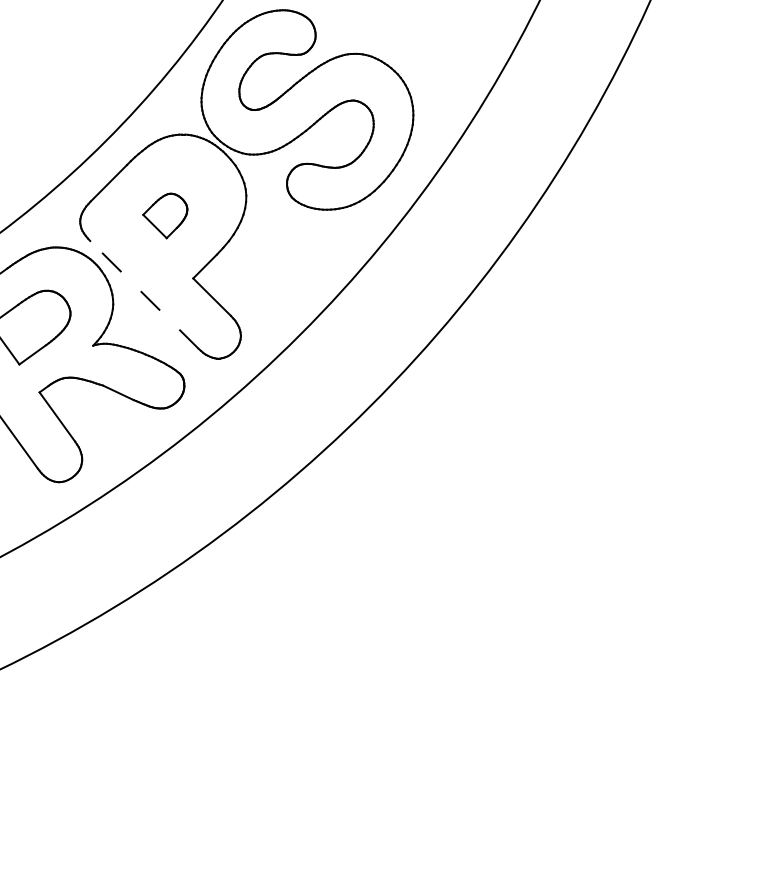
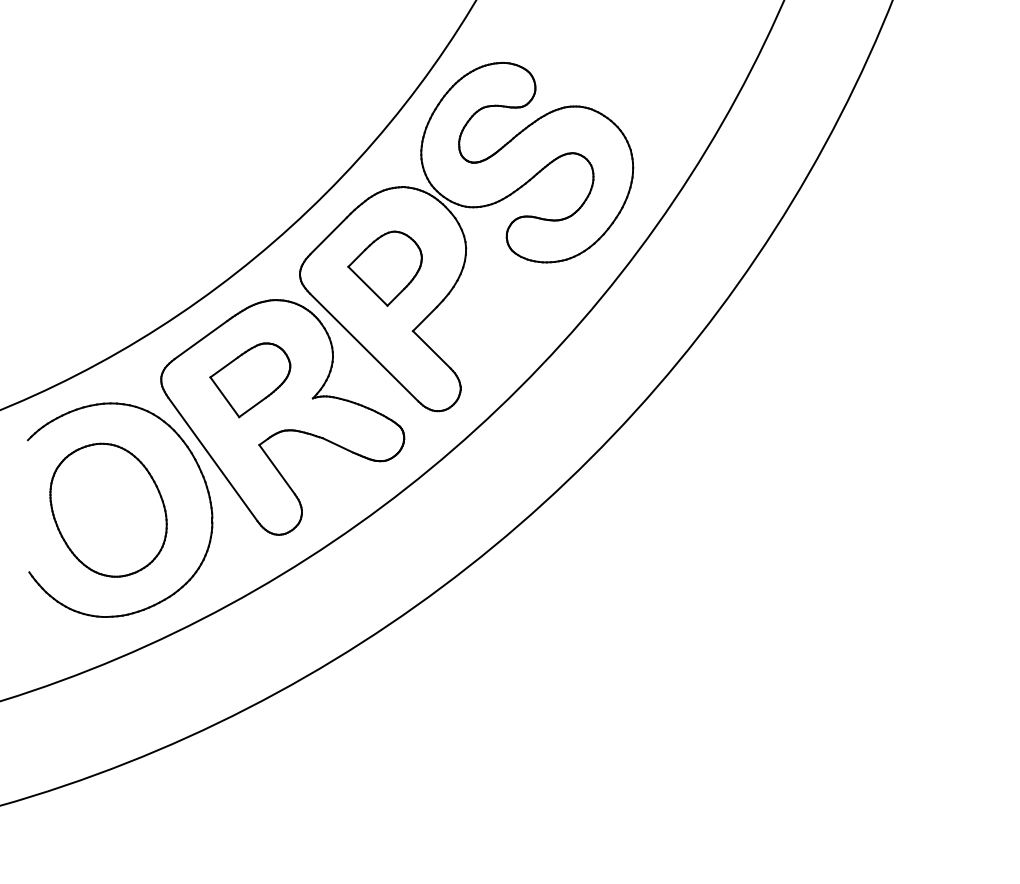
part: (164, 215) -> (384, 268), size x1.67
line: (143, 294) -> (363, 347), dashed -> solid

